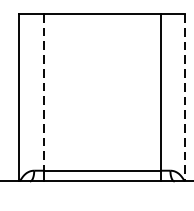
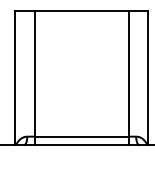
line: (43, 91) -> (34, 73), dashed -> solid
line: (185, 97) -> (148, 78), dashed -> solid

